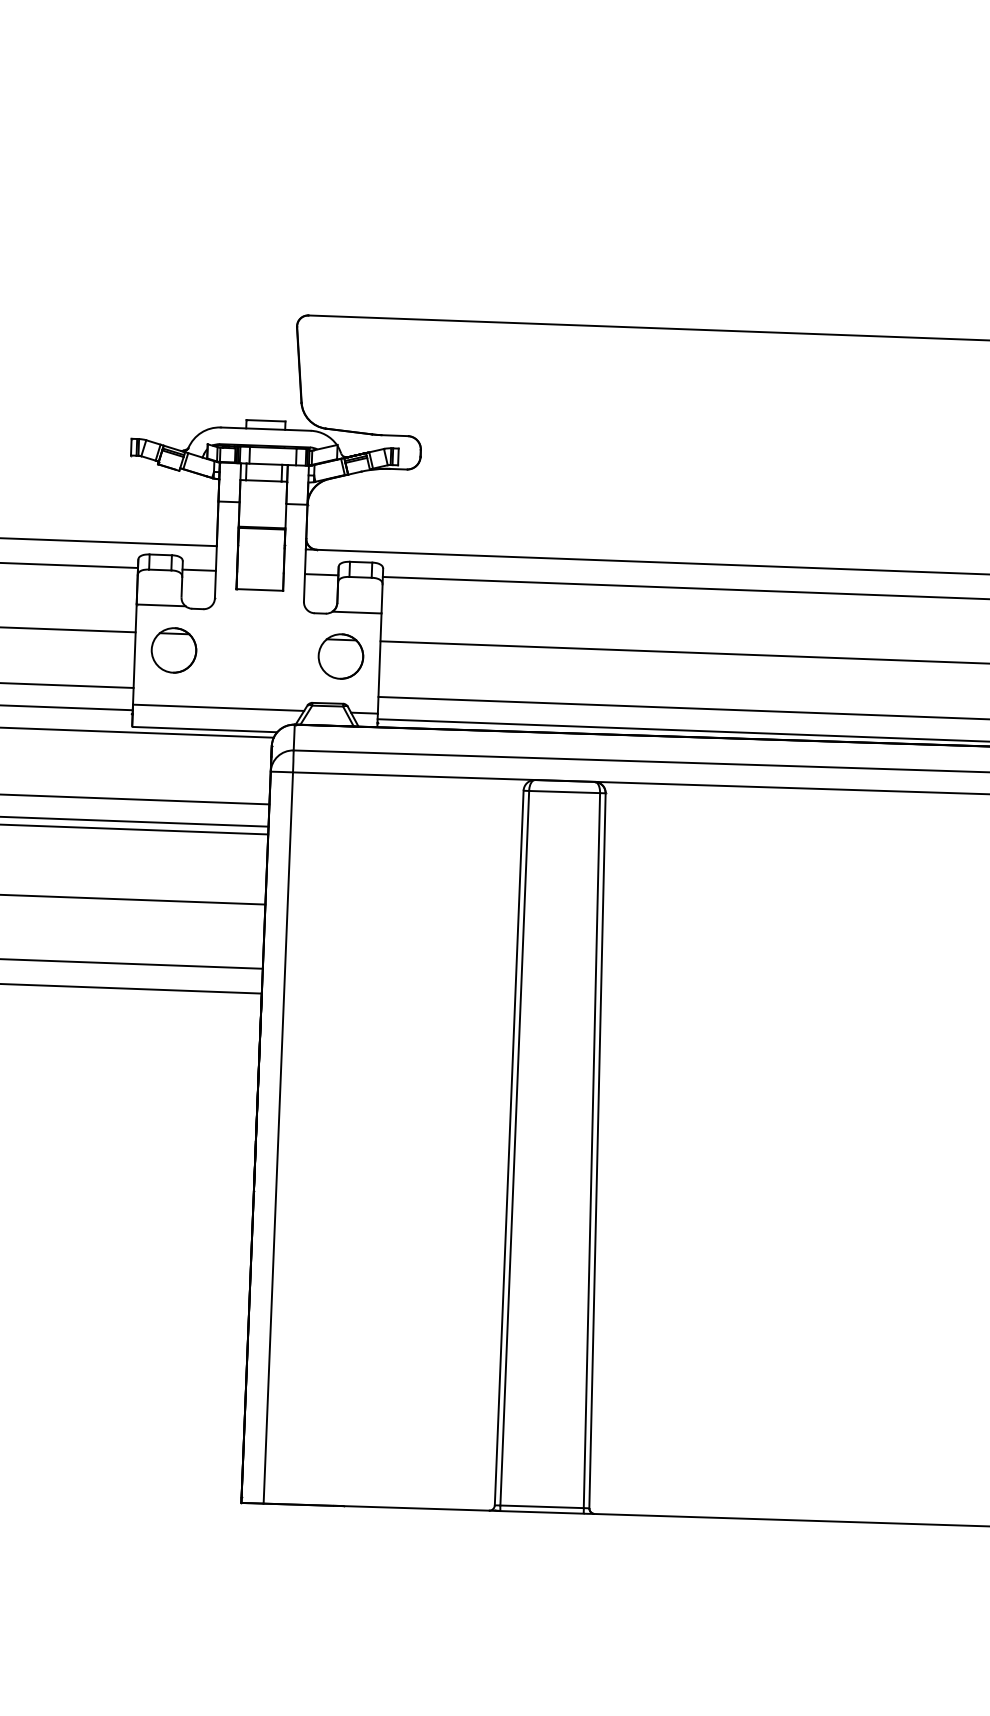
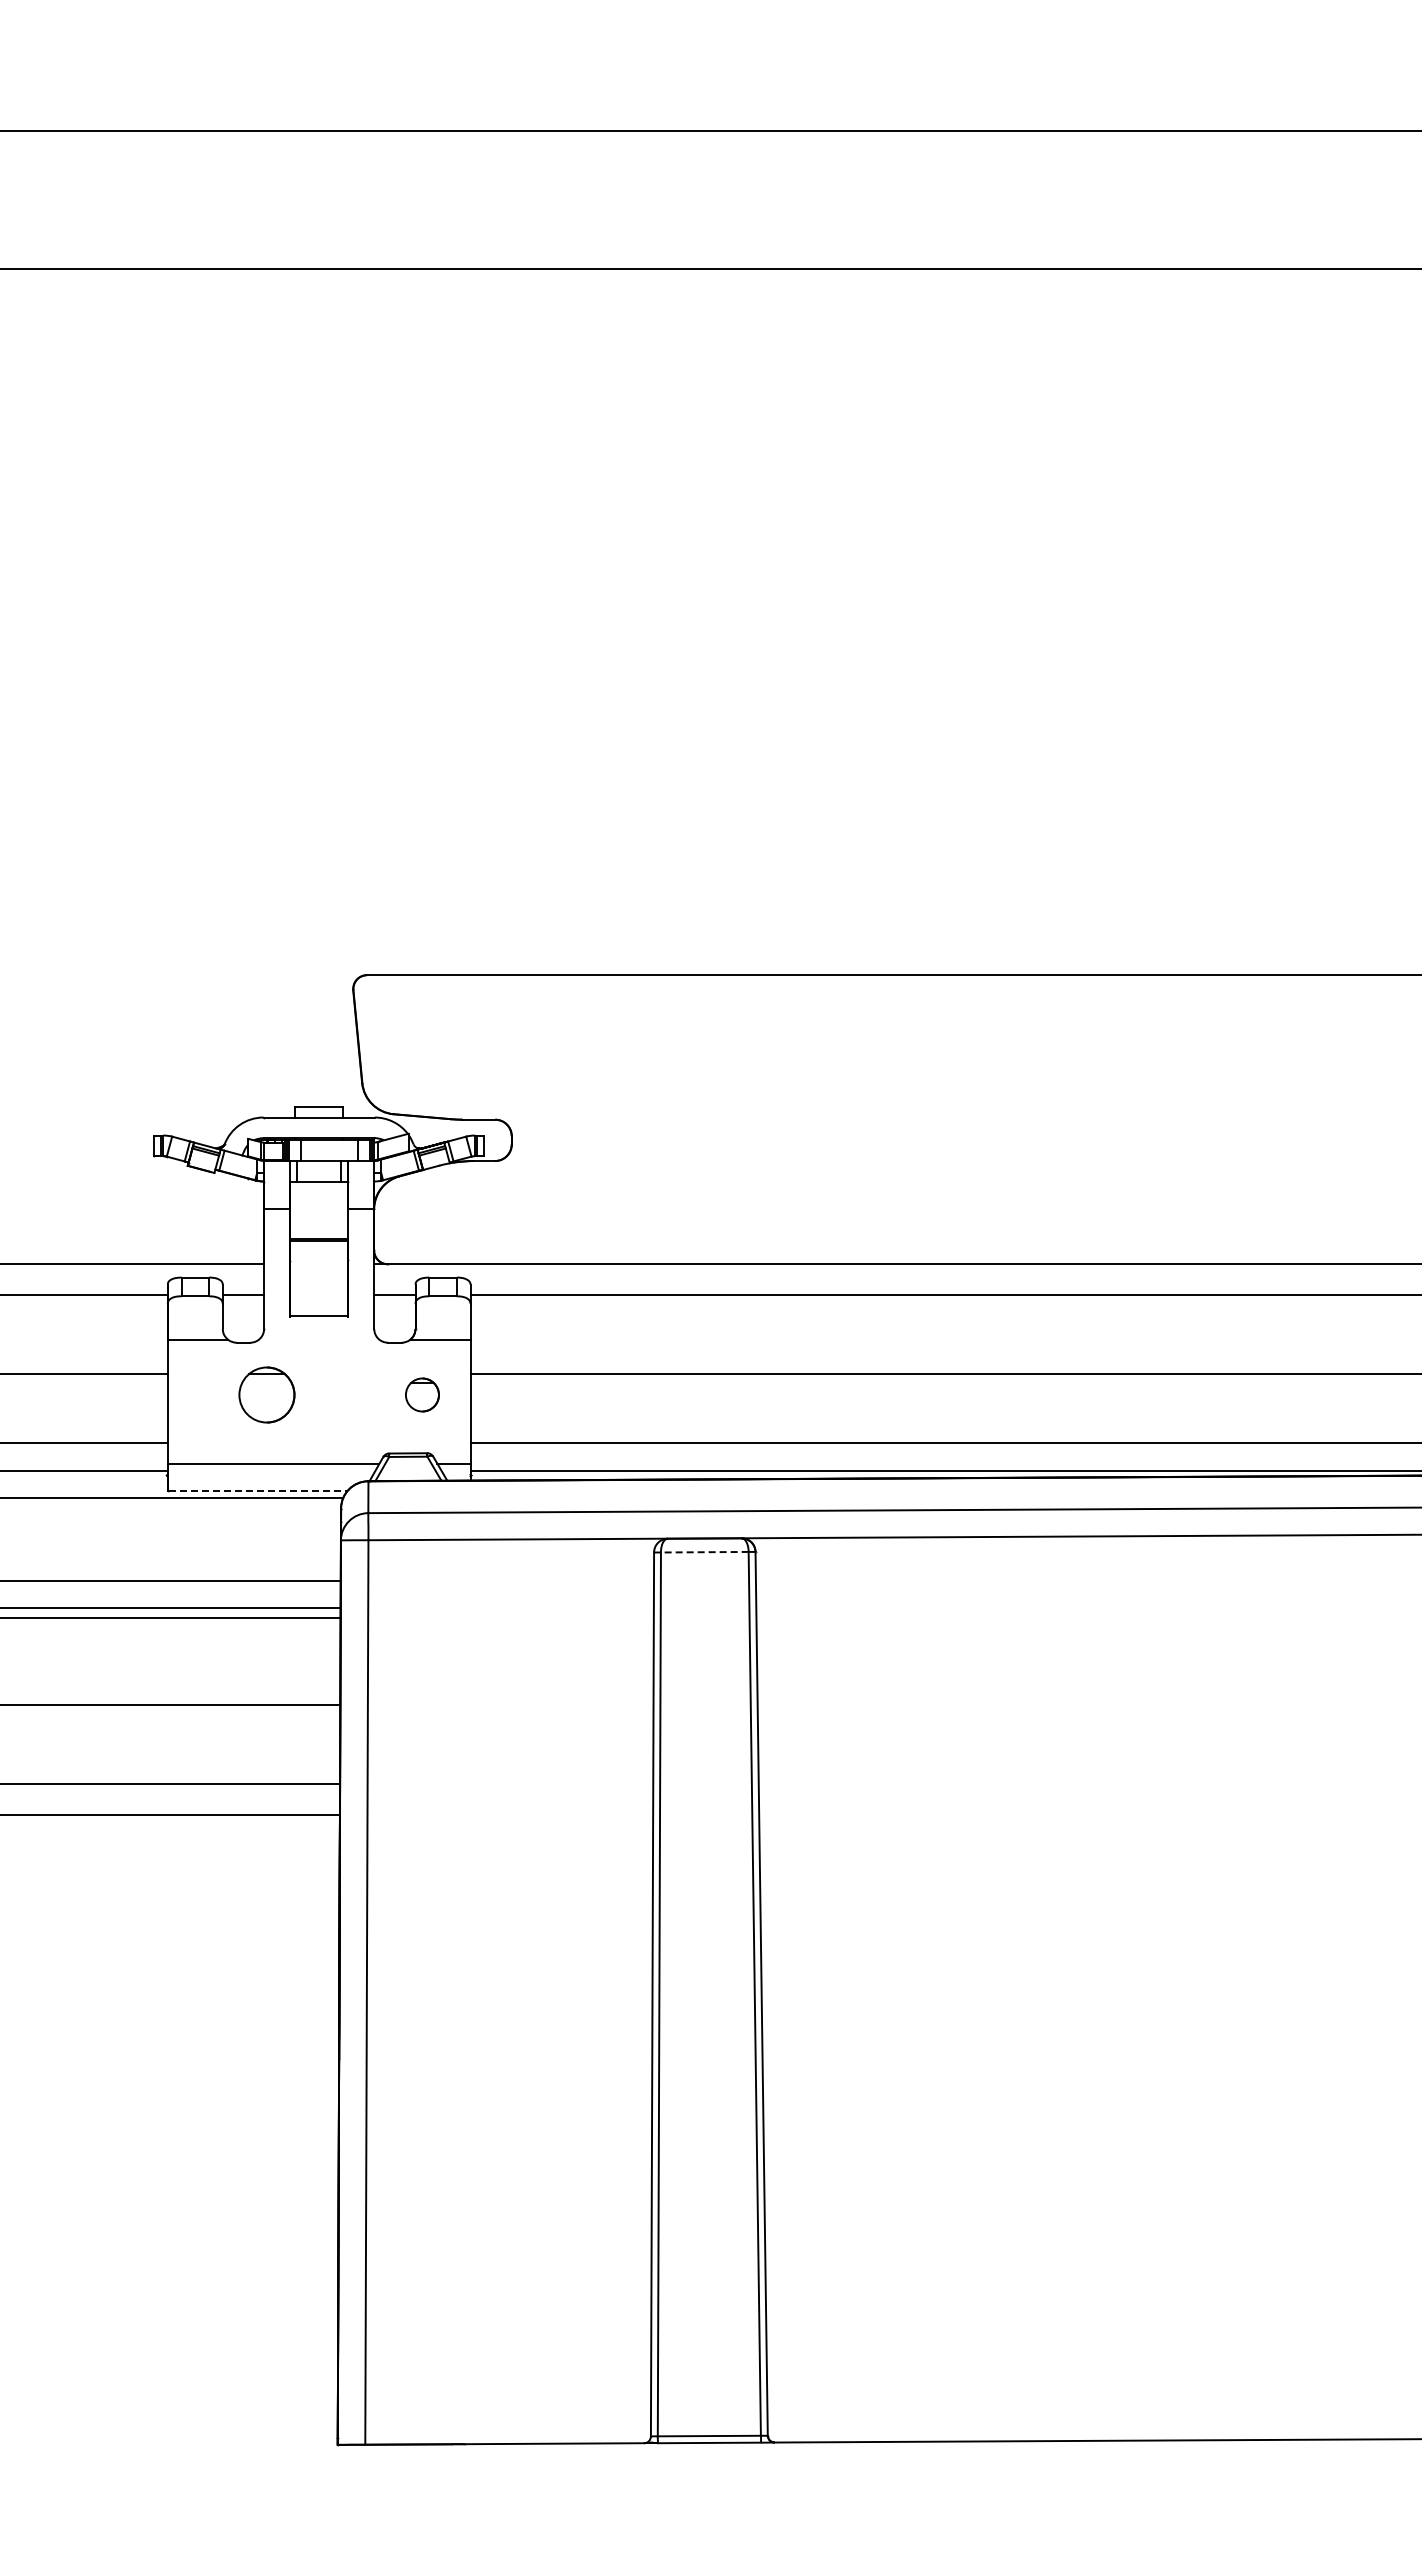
part: (173, 650) -> (266, 1394), moved
part: (341, 656) -> (422, 1394), size x0.6
line: (205, 729) -> (258, 1491), solid -> dashed
line: (564, 792) -> (704, 1552), solid -> dashed

